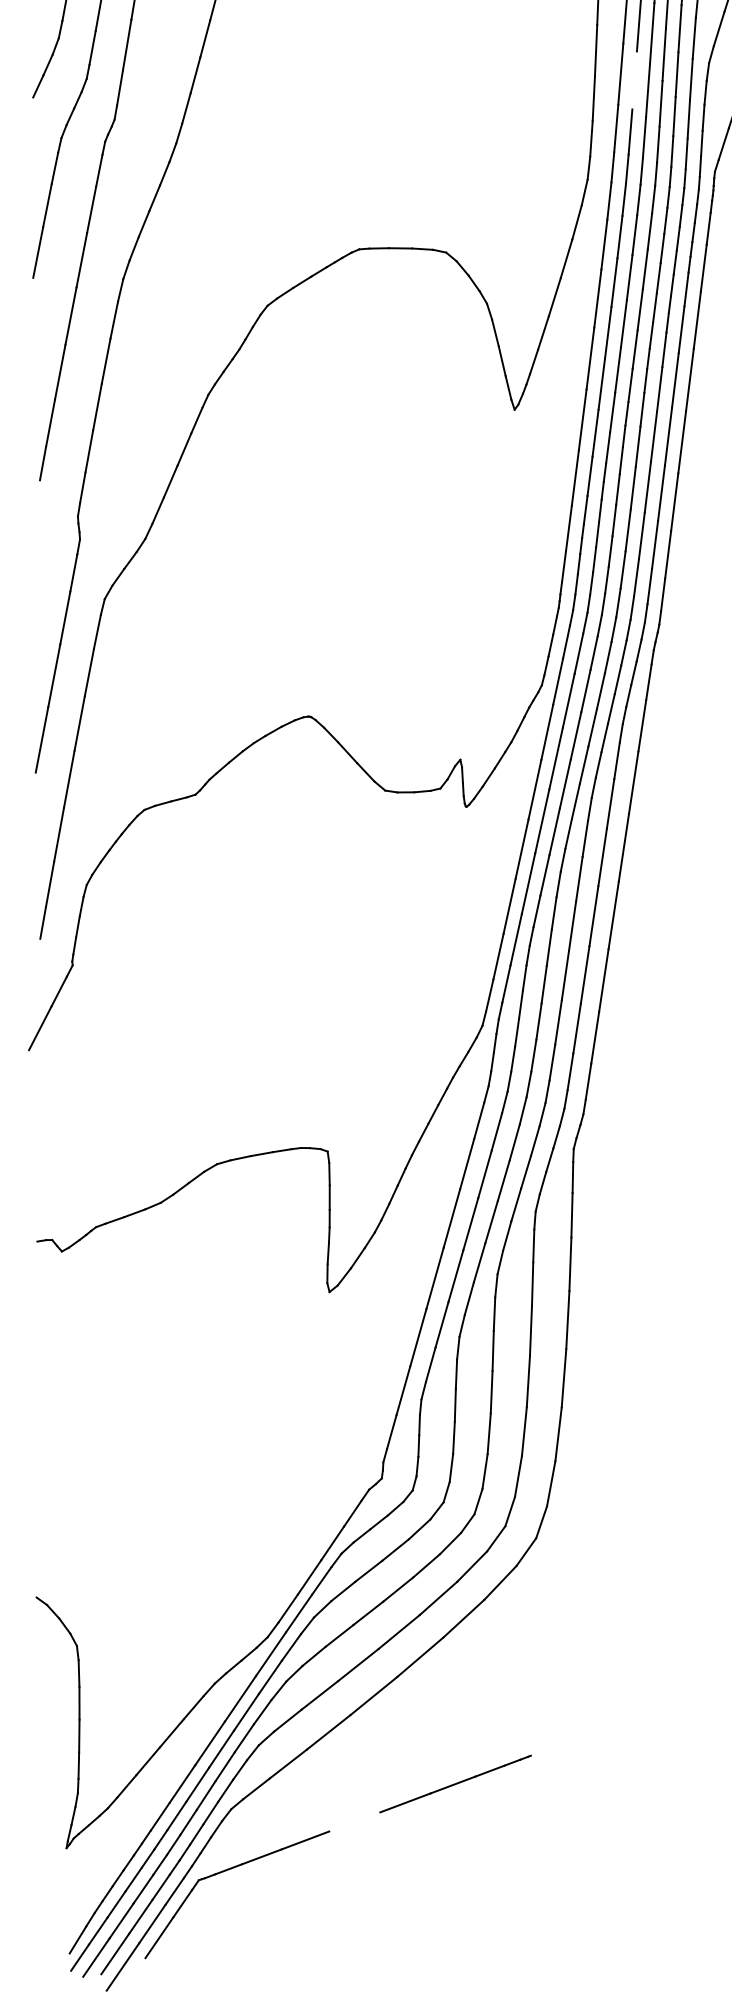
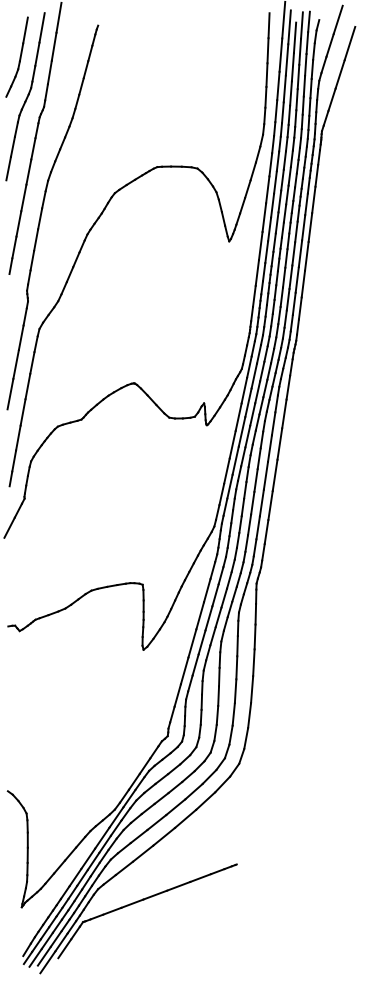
line: (633, 79) -> (284, 88), added
line: (355, 1820) -> (155, 894), added

